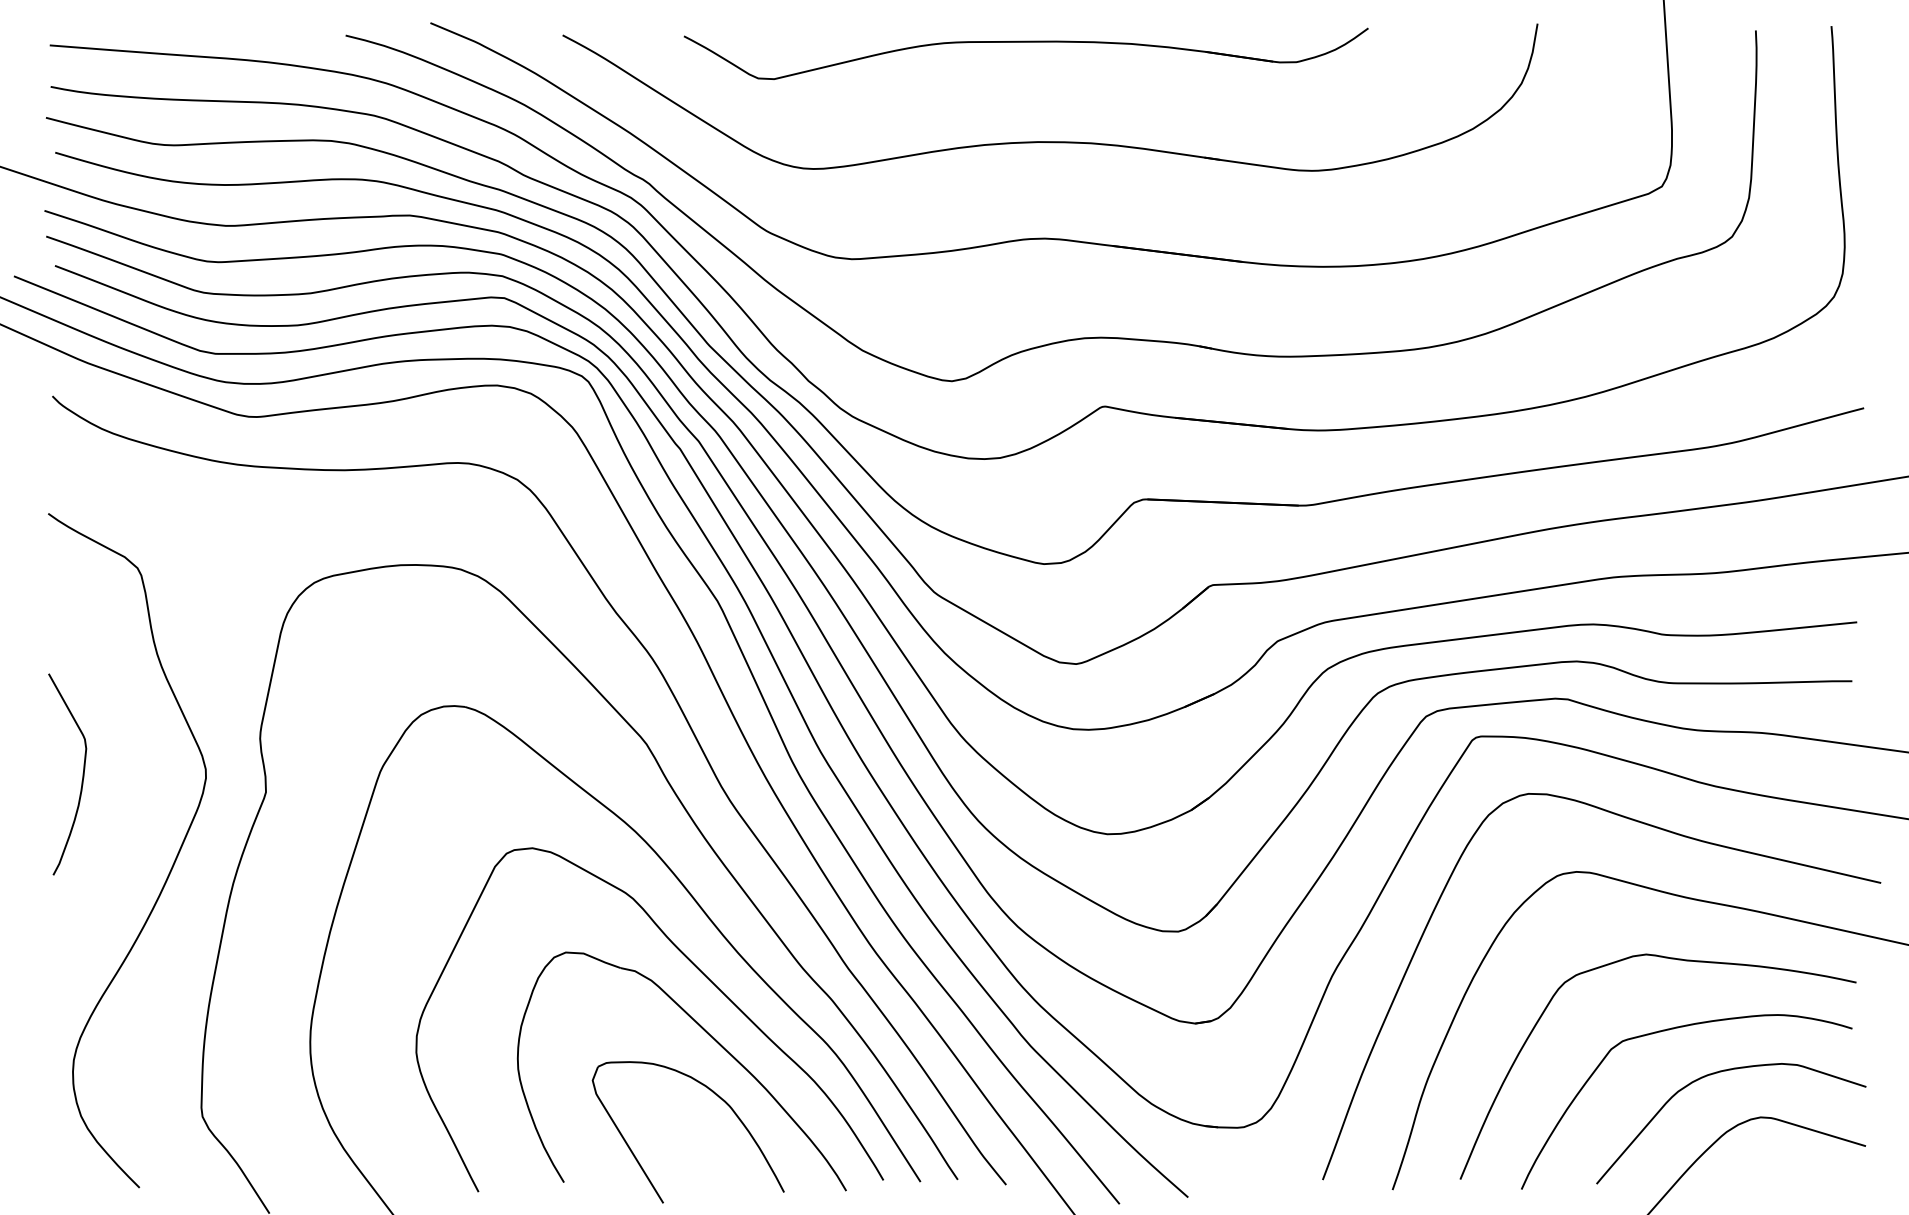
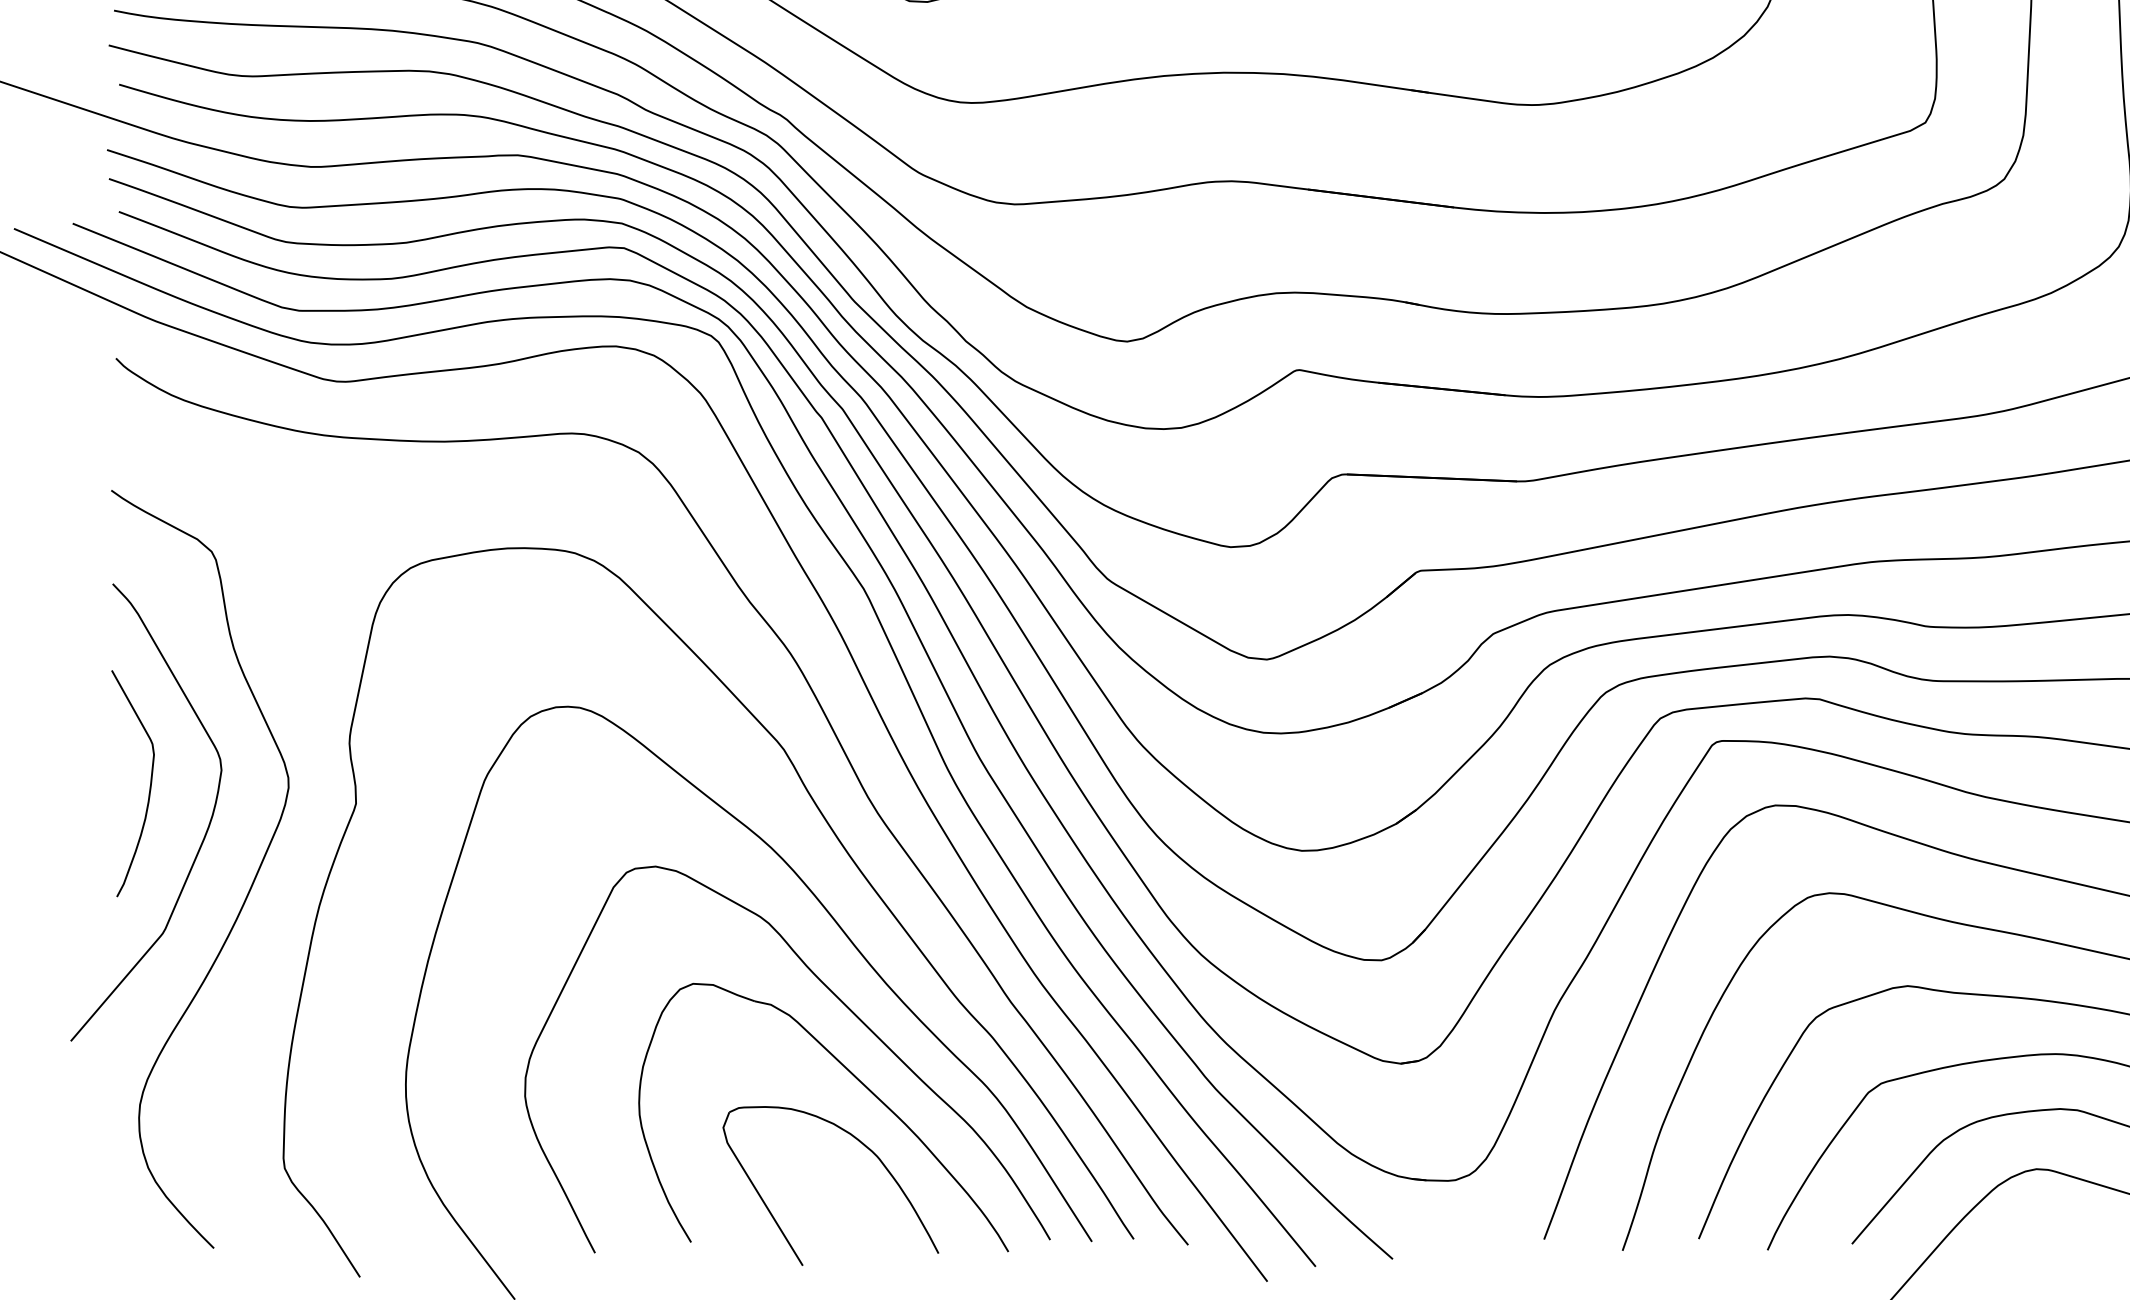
curve: (131, 818) -> (204, 833), added

